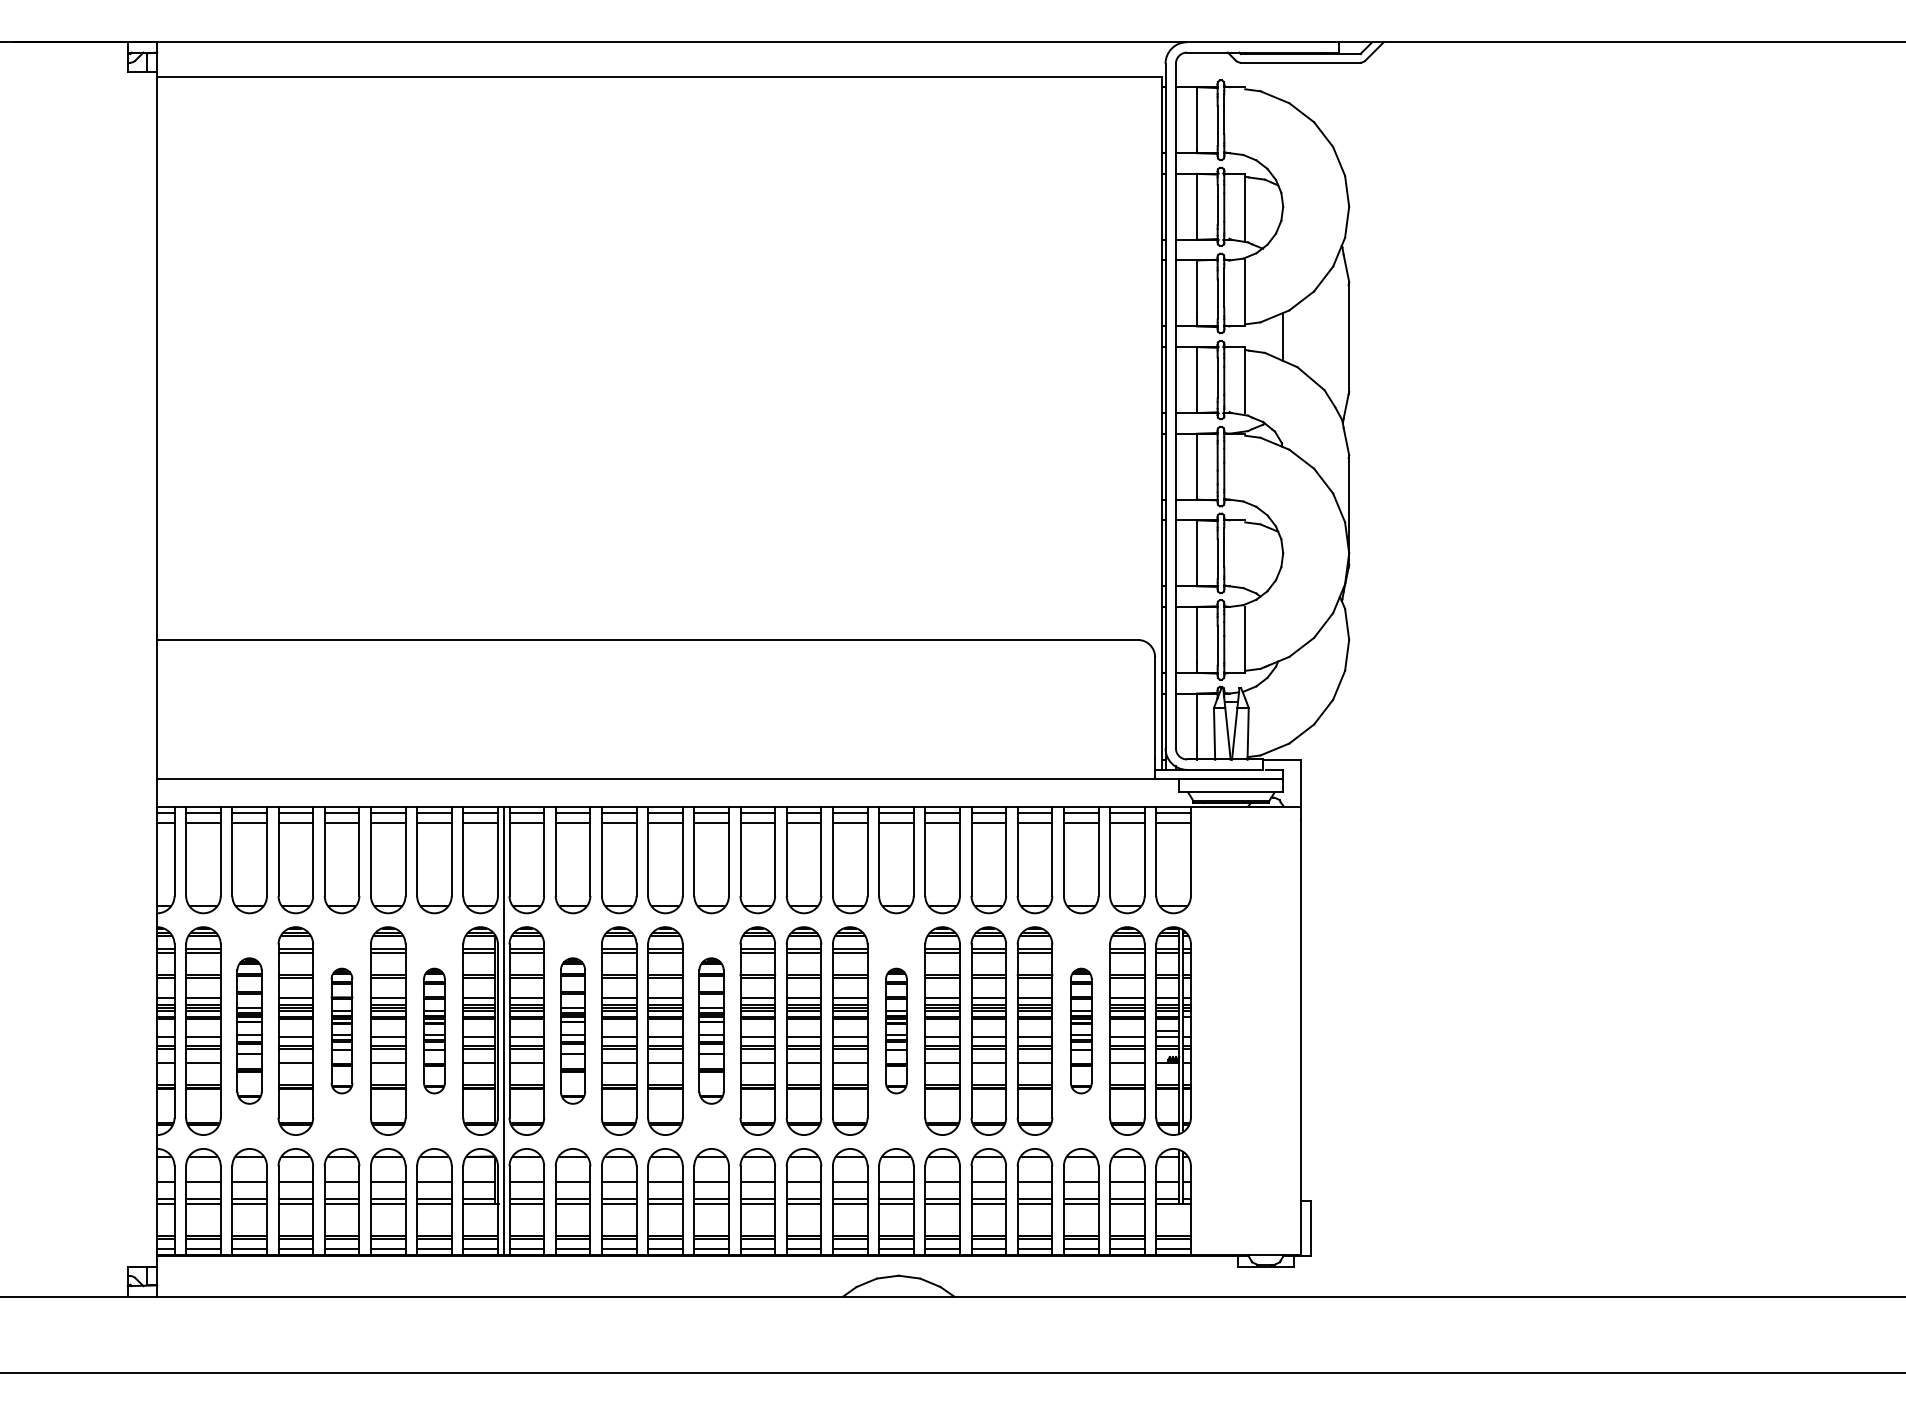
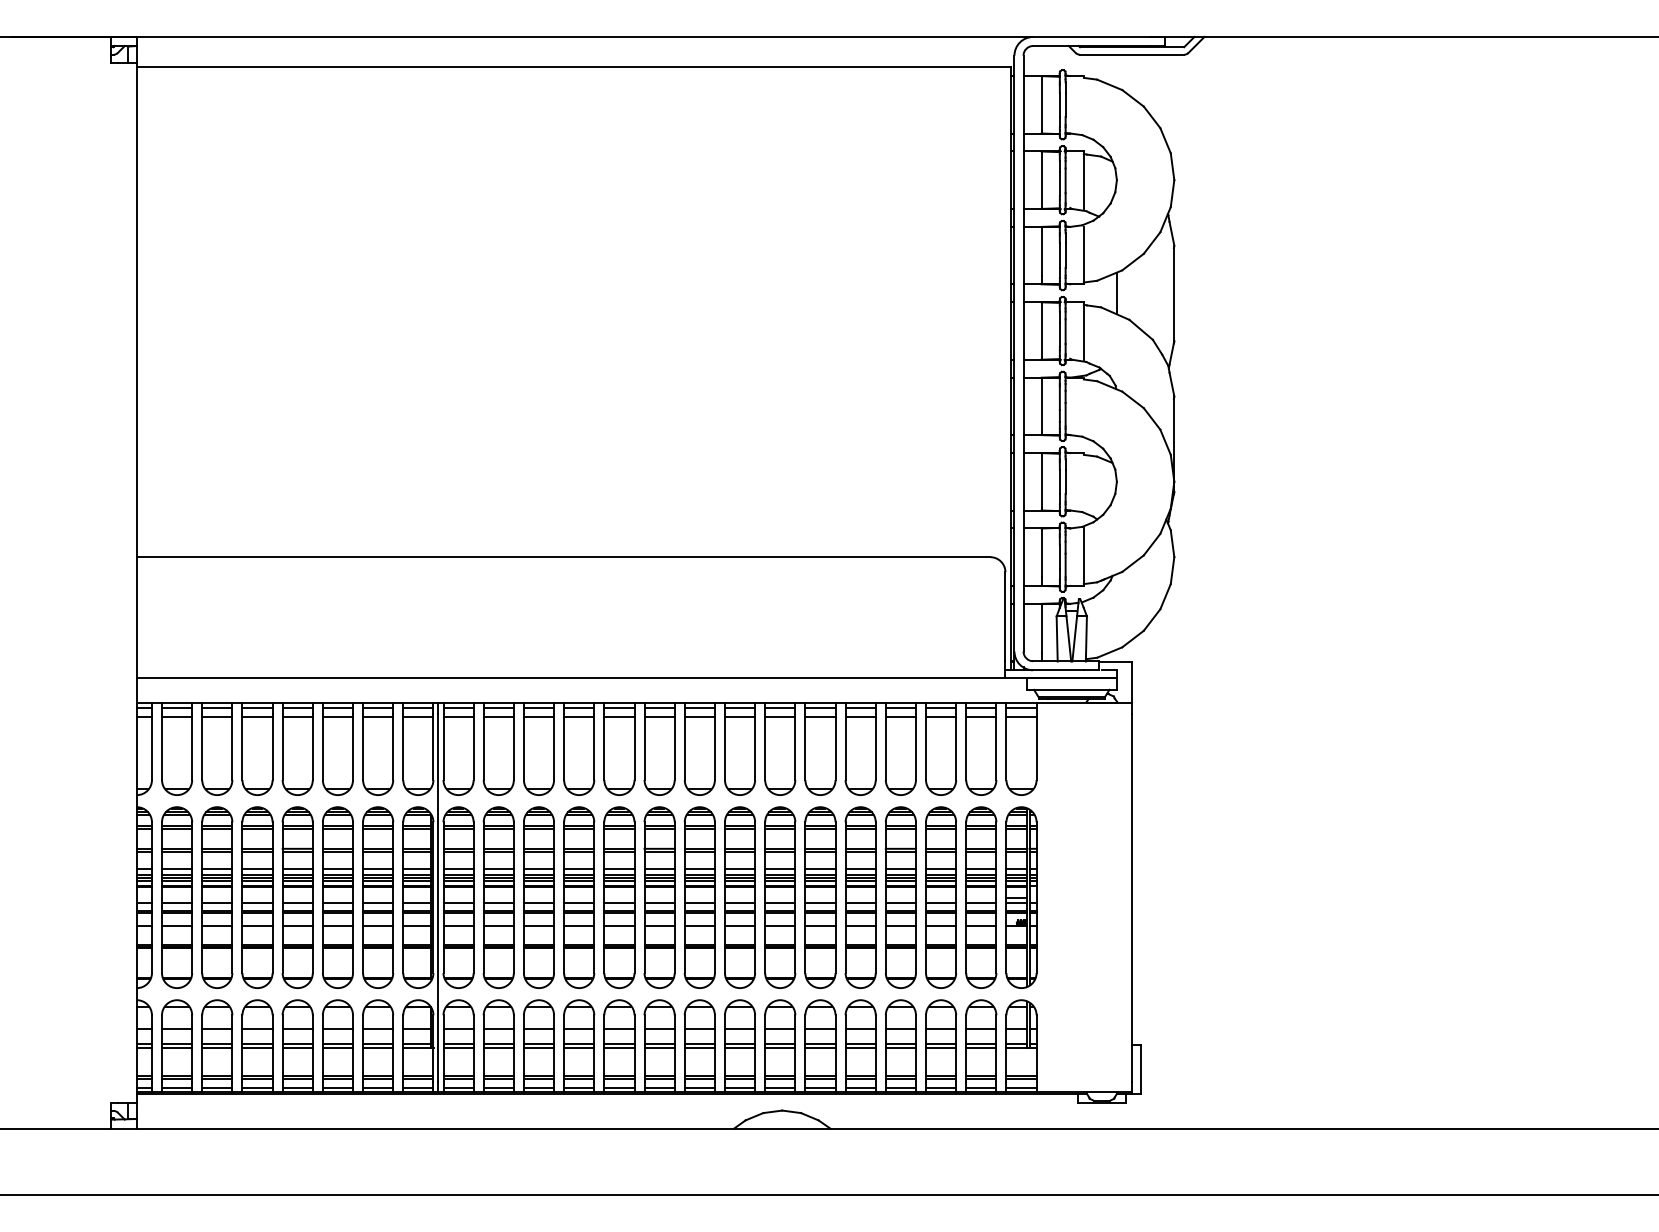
part: (249, 1030) -> (217, 897), size x1.43
part: (341, 1030) -> (297, 897), size x1.67
part: (434, 1030) -> (378, 897), size x1.67
part: (572, 1030) -> (498, 897), size x1.43
part: (711, 1030) -> (619, 897), size x1.43
part: (896, 1030) -> (780, 897), size x1.67
part: (1081, 1030) -> (941, 897), size x1.67

